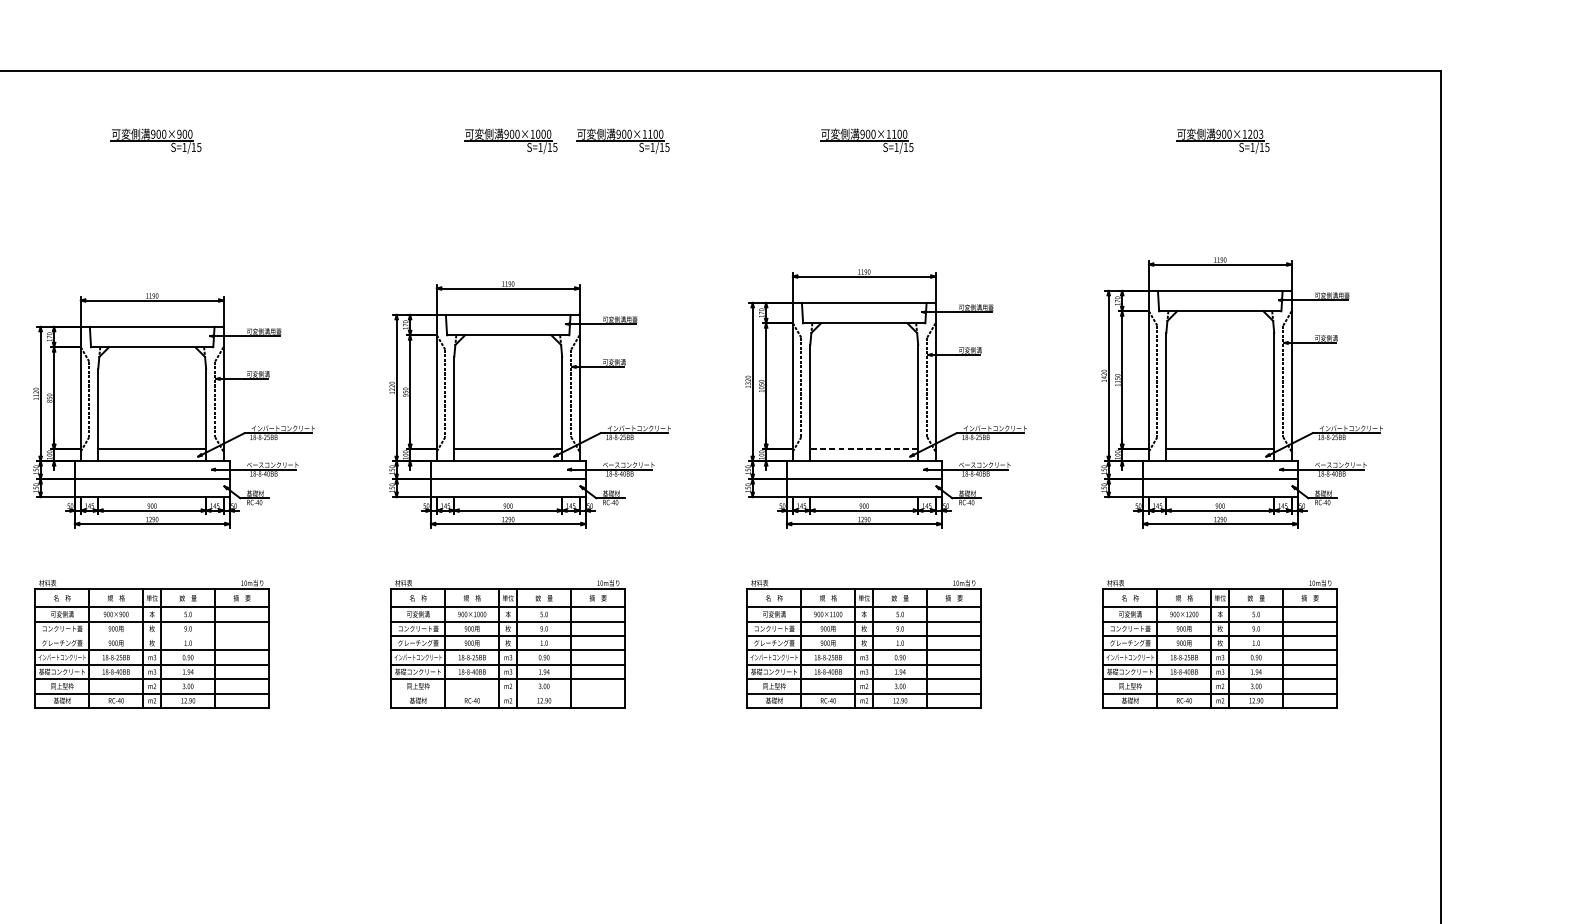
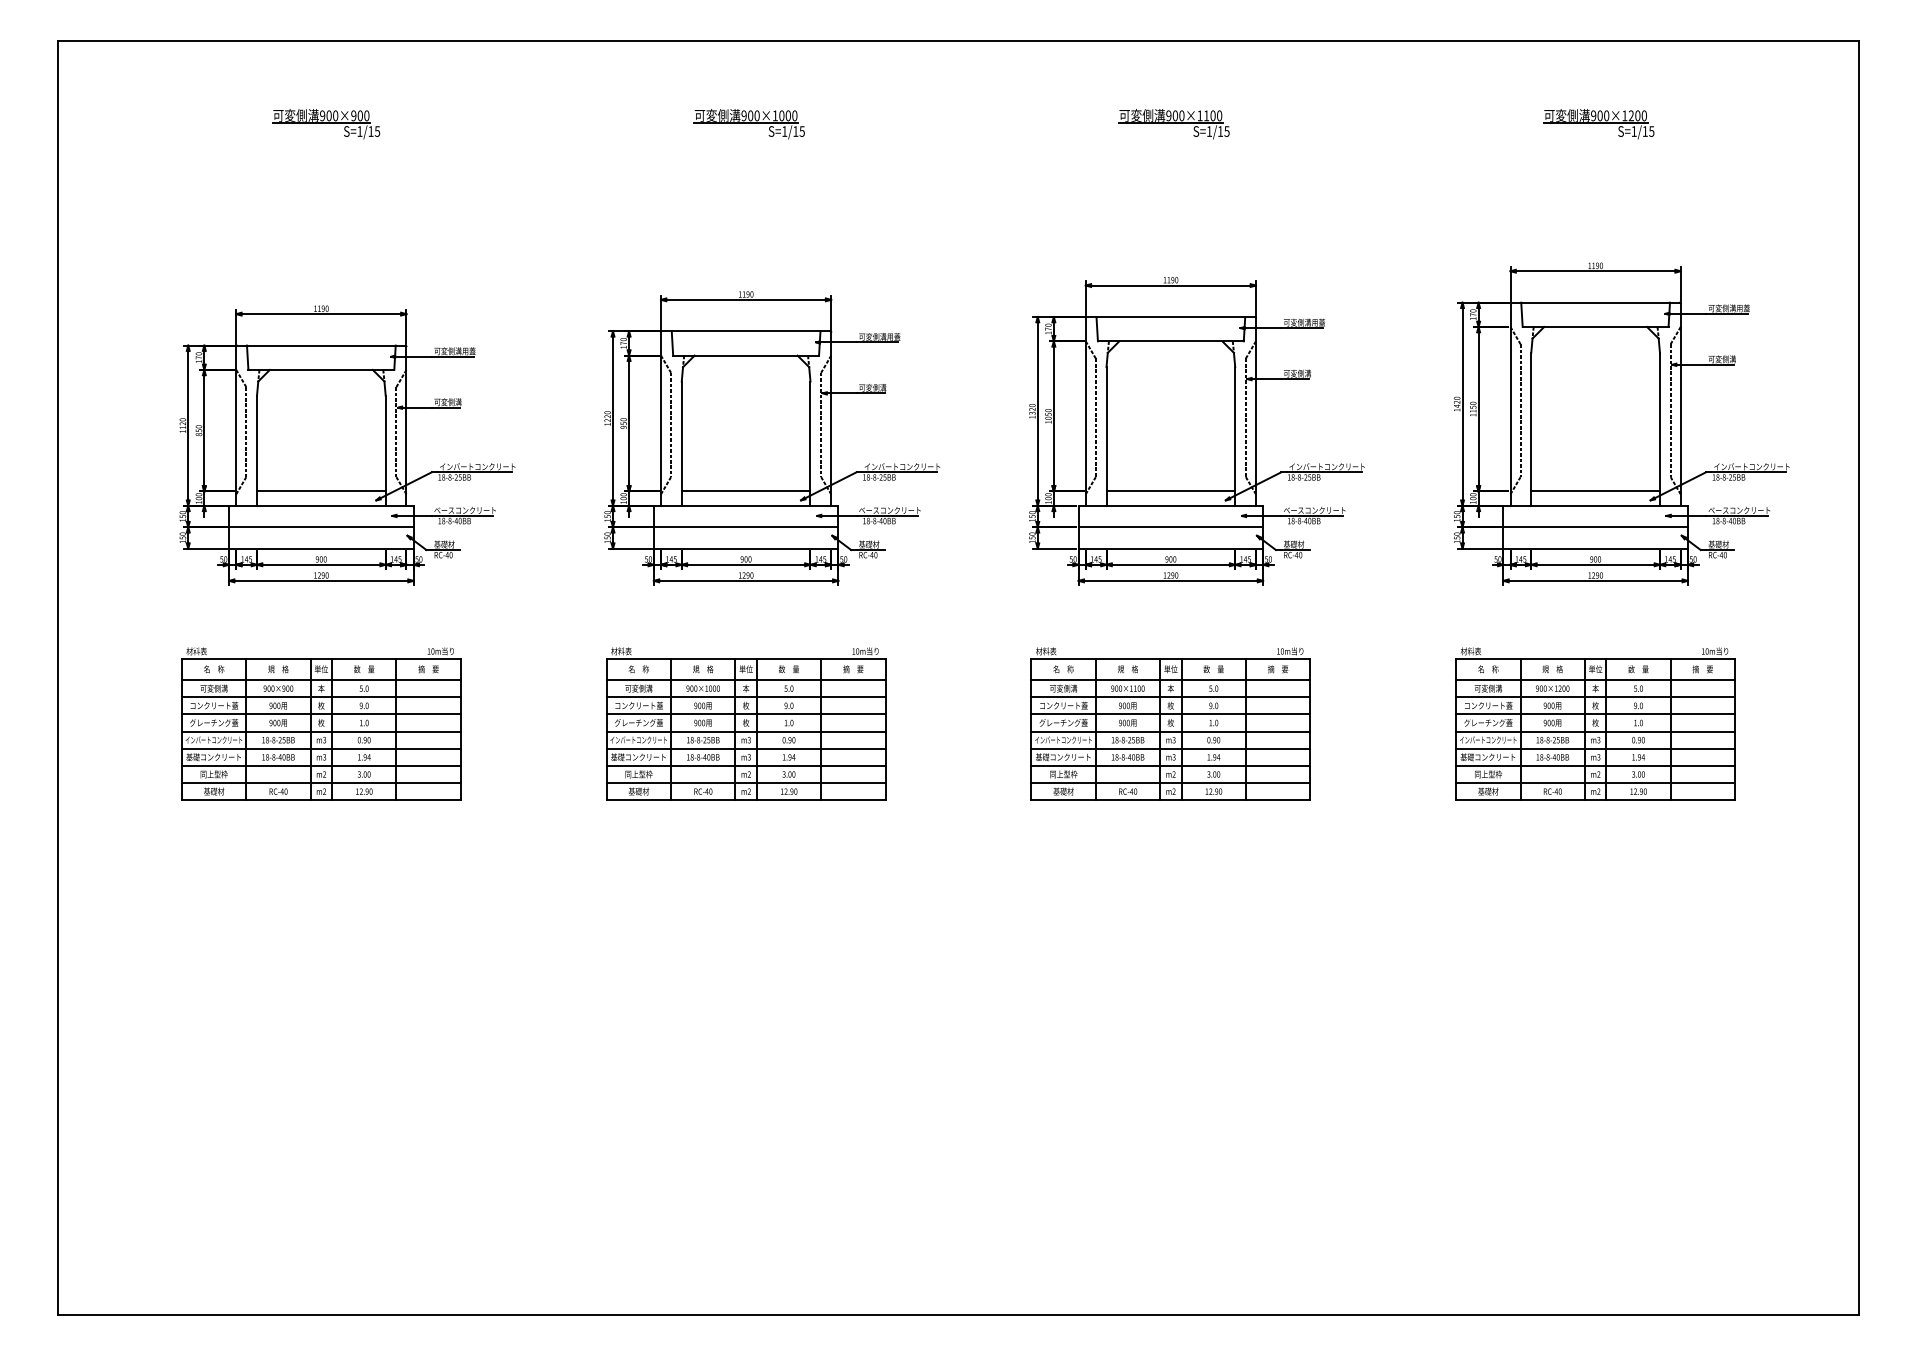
text: (1260, 134) -> (1643, 115), 900×1203 -> 900×1200
part: (622, 141) -> (882, 124), removed
line: (863, 449) -> (1170, 491), dashed -> solid
line: (151, 636) -> (320, 714), added
line: (507, 693) -> (745, 783), added

